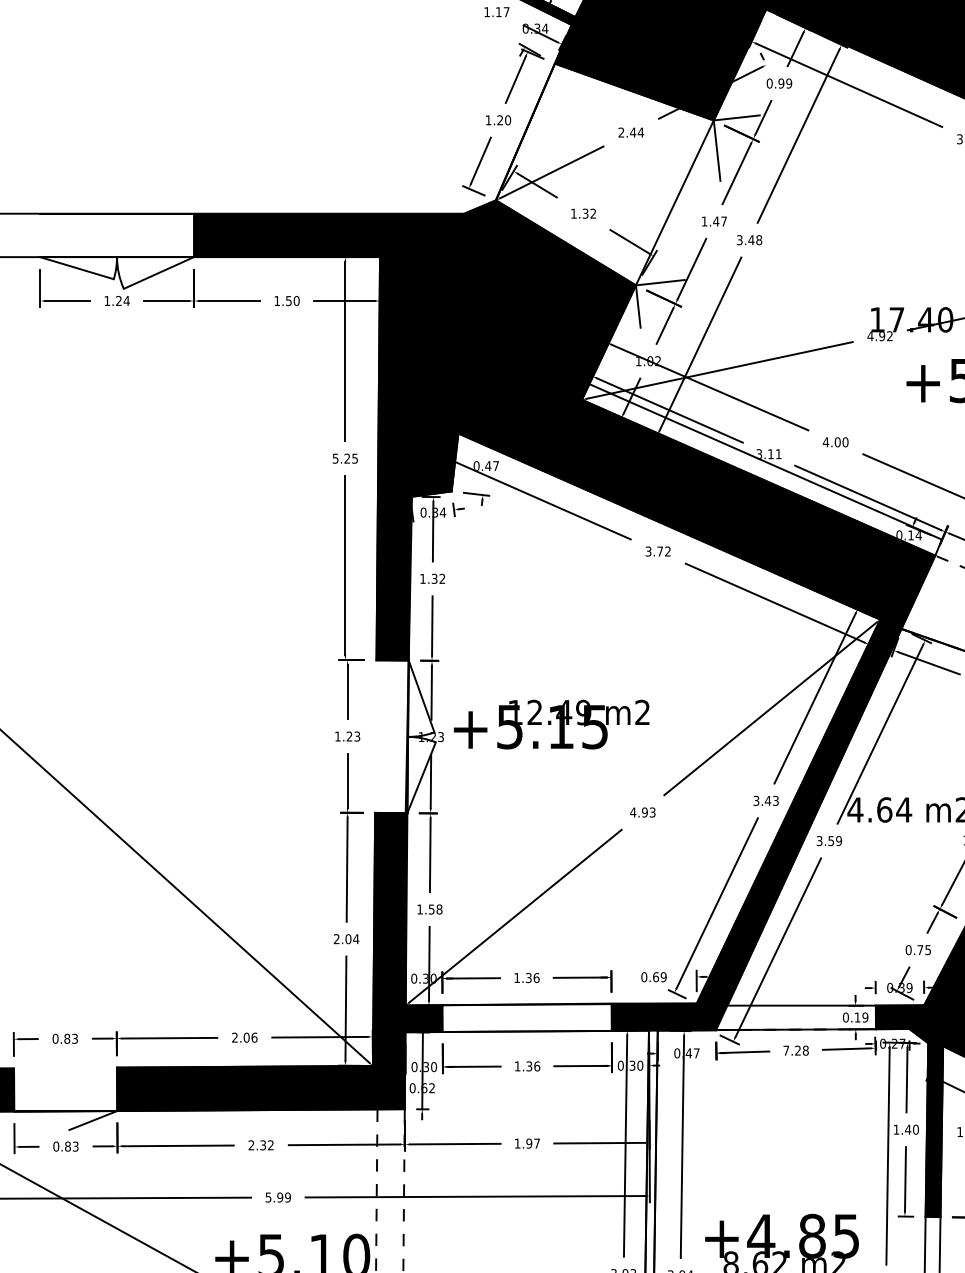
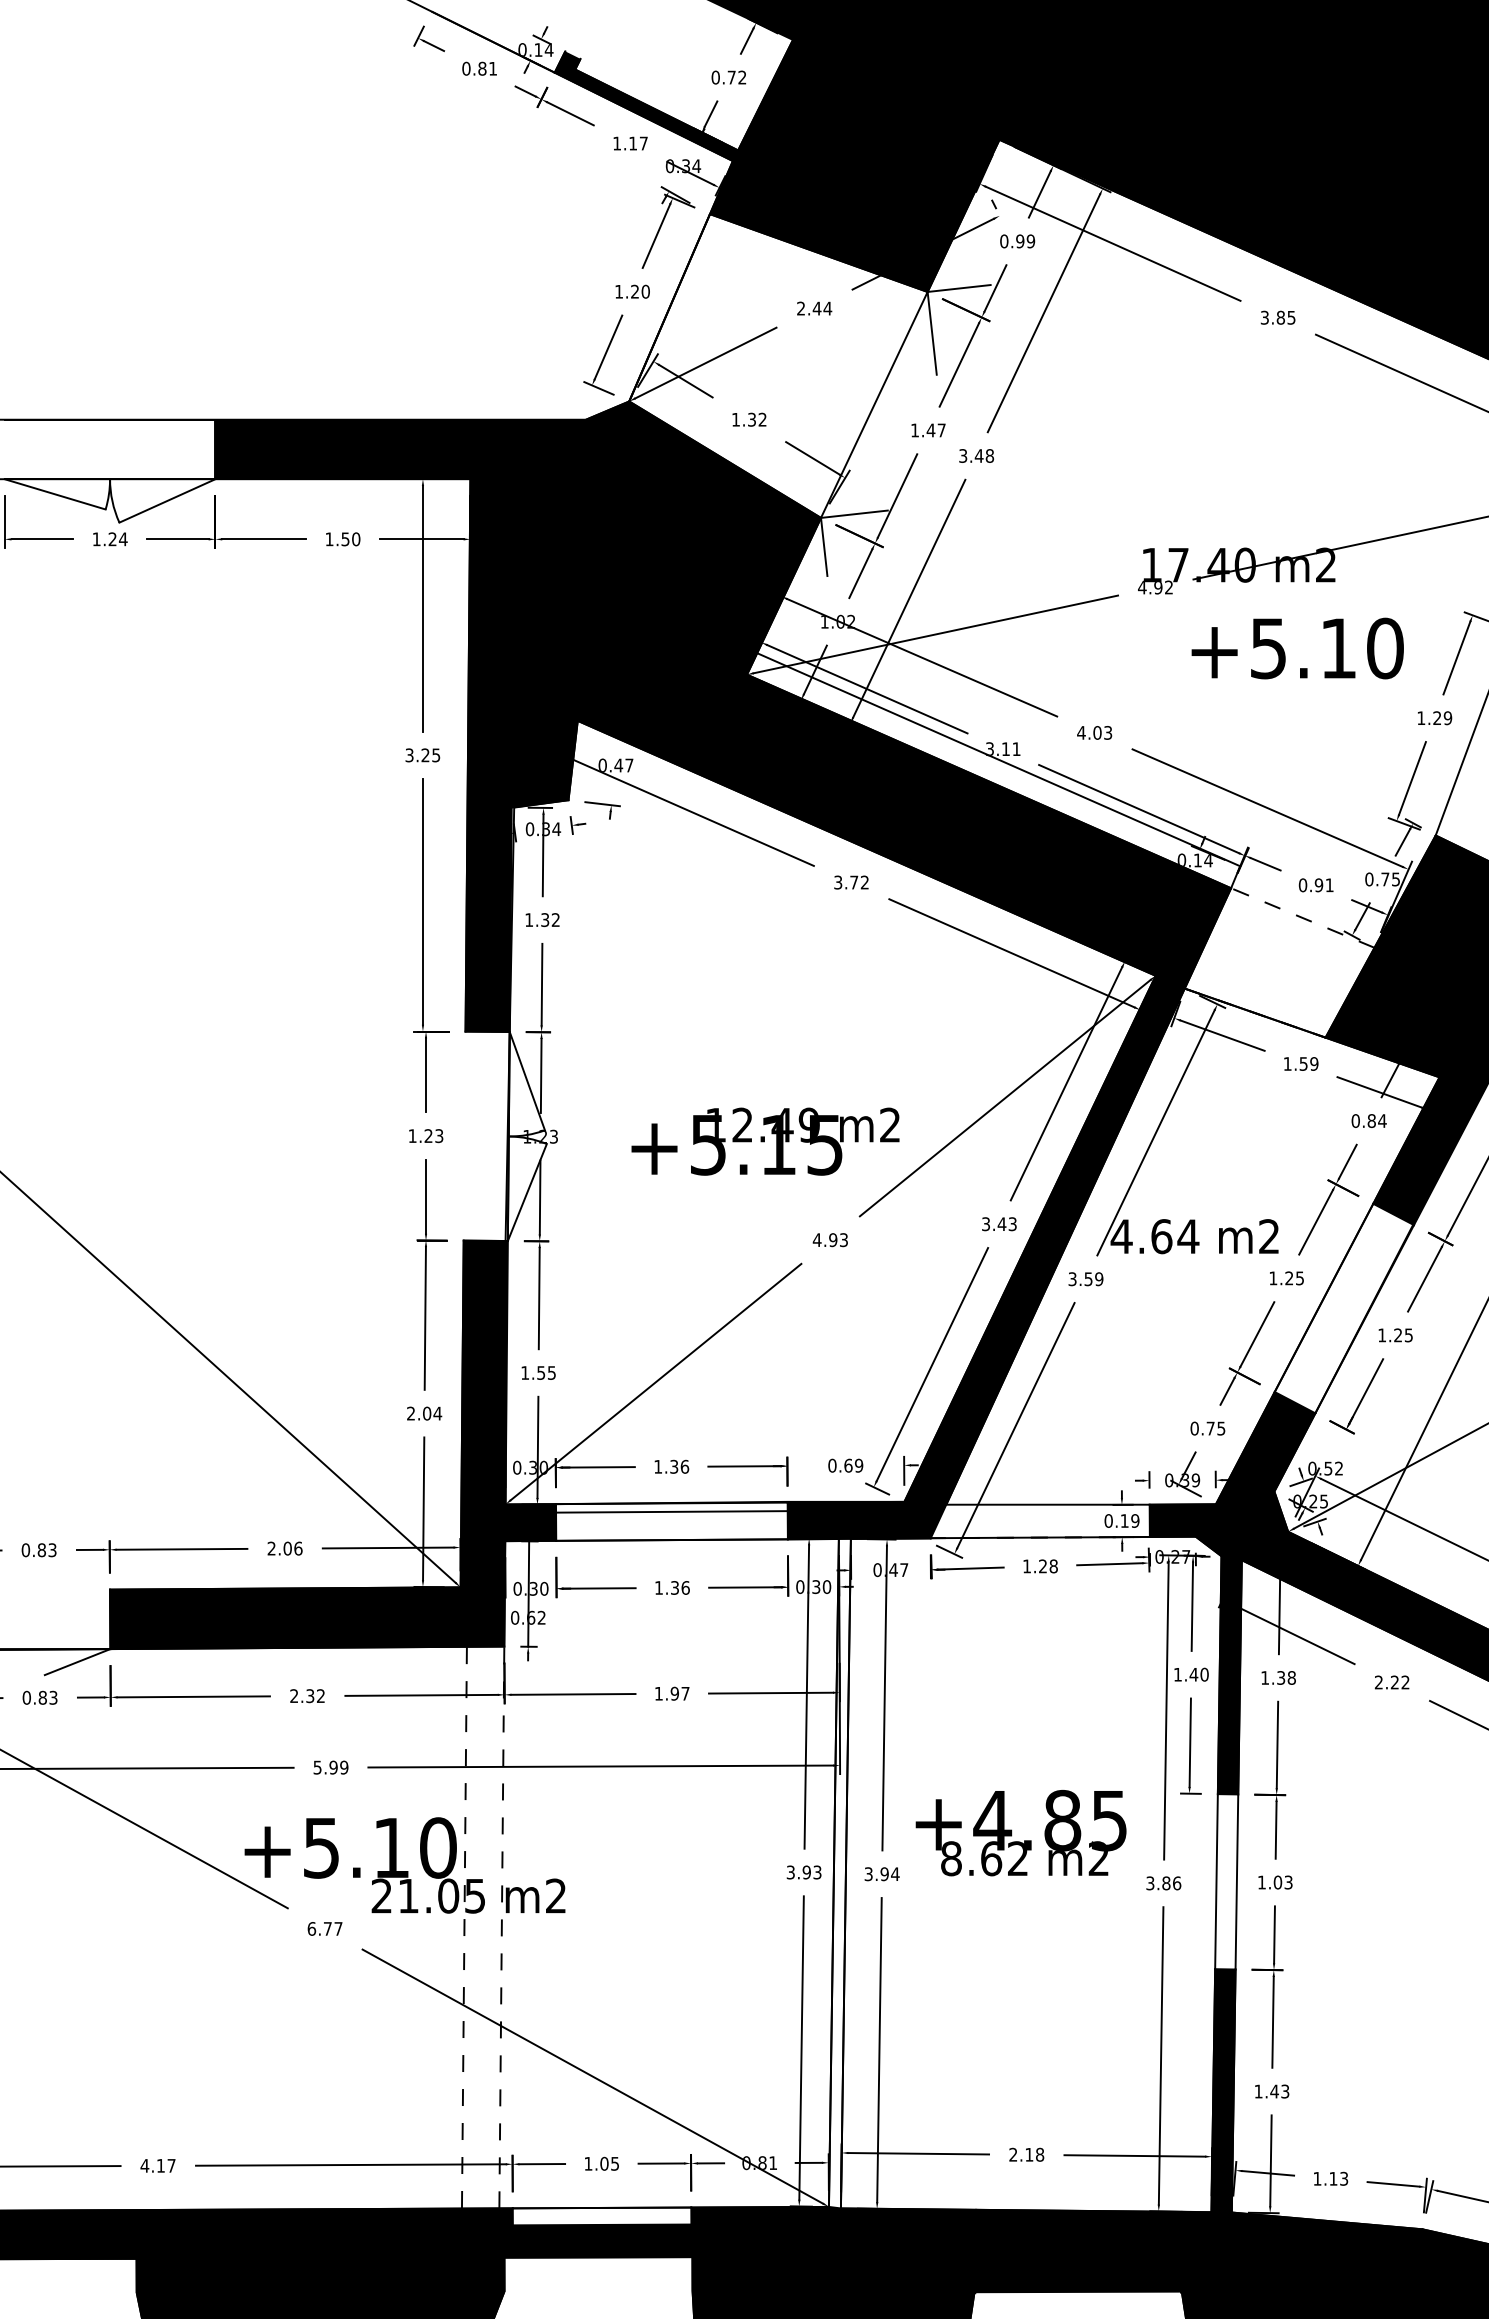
text: (845, 442) -> (1108, 732), 4.00 -> 4.03
text: (335, 458) -> (409, 754), 5.25 -> 3.25
text: (551, 724) -> (765, 1141), moved
text: (439, 909) -> (551, 1372), 1.58 -> 1.55
line: (526, 1010) -> (671, 1511), added
text: (785, 1050) -> (1026, 1566), 7.28 -> 1.28

